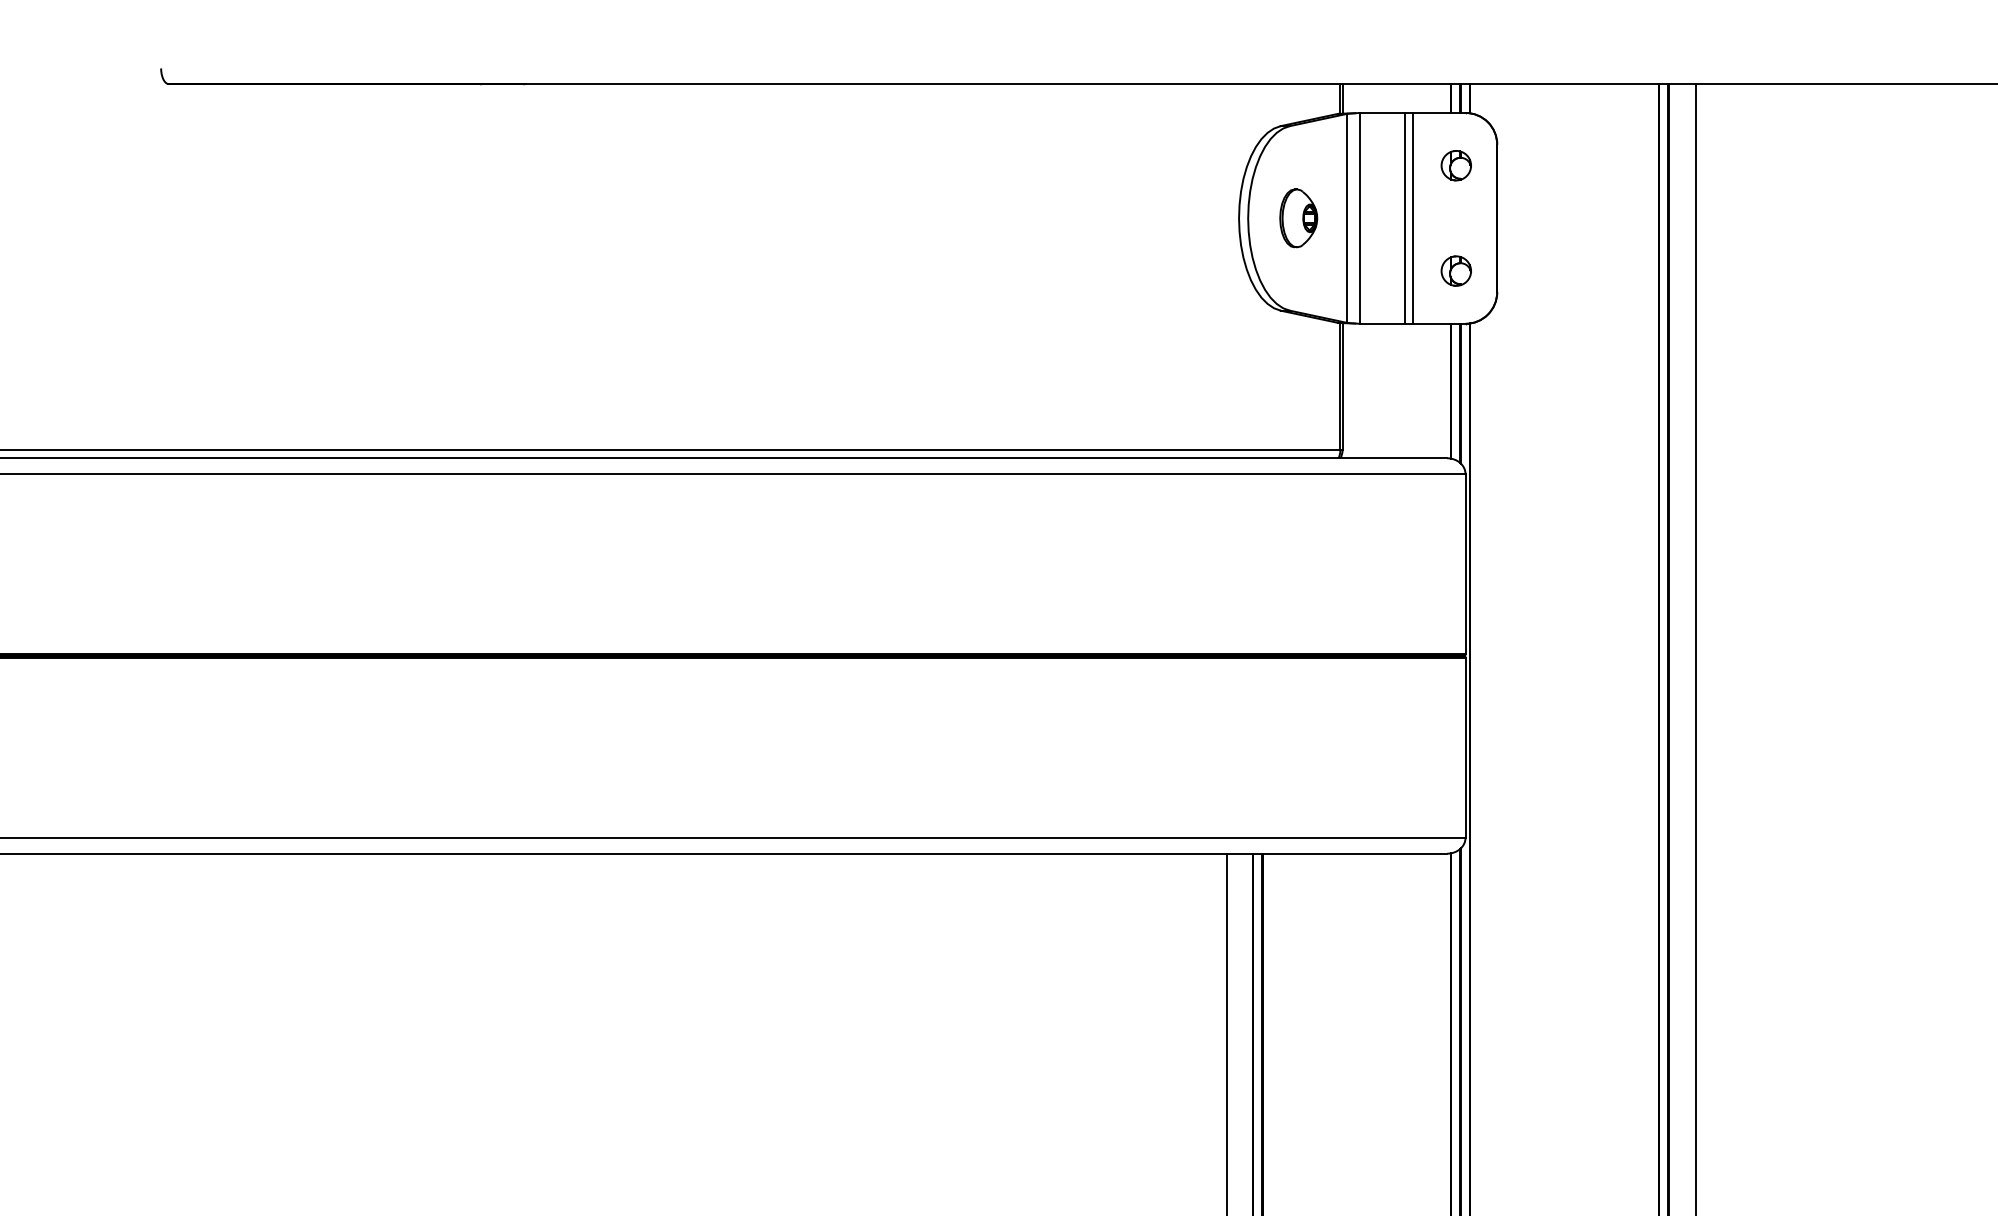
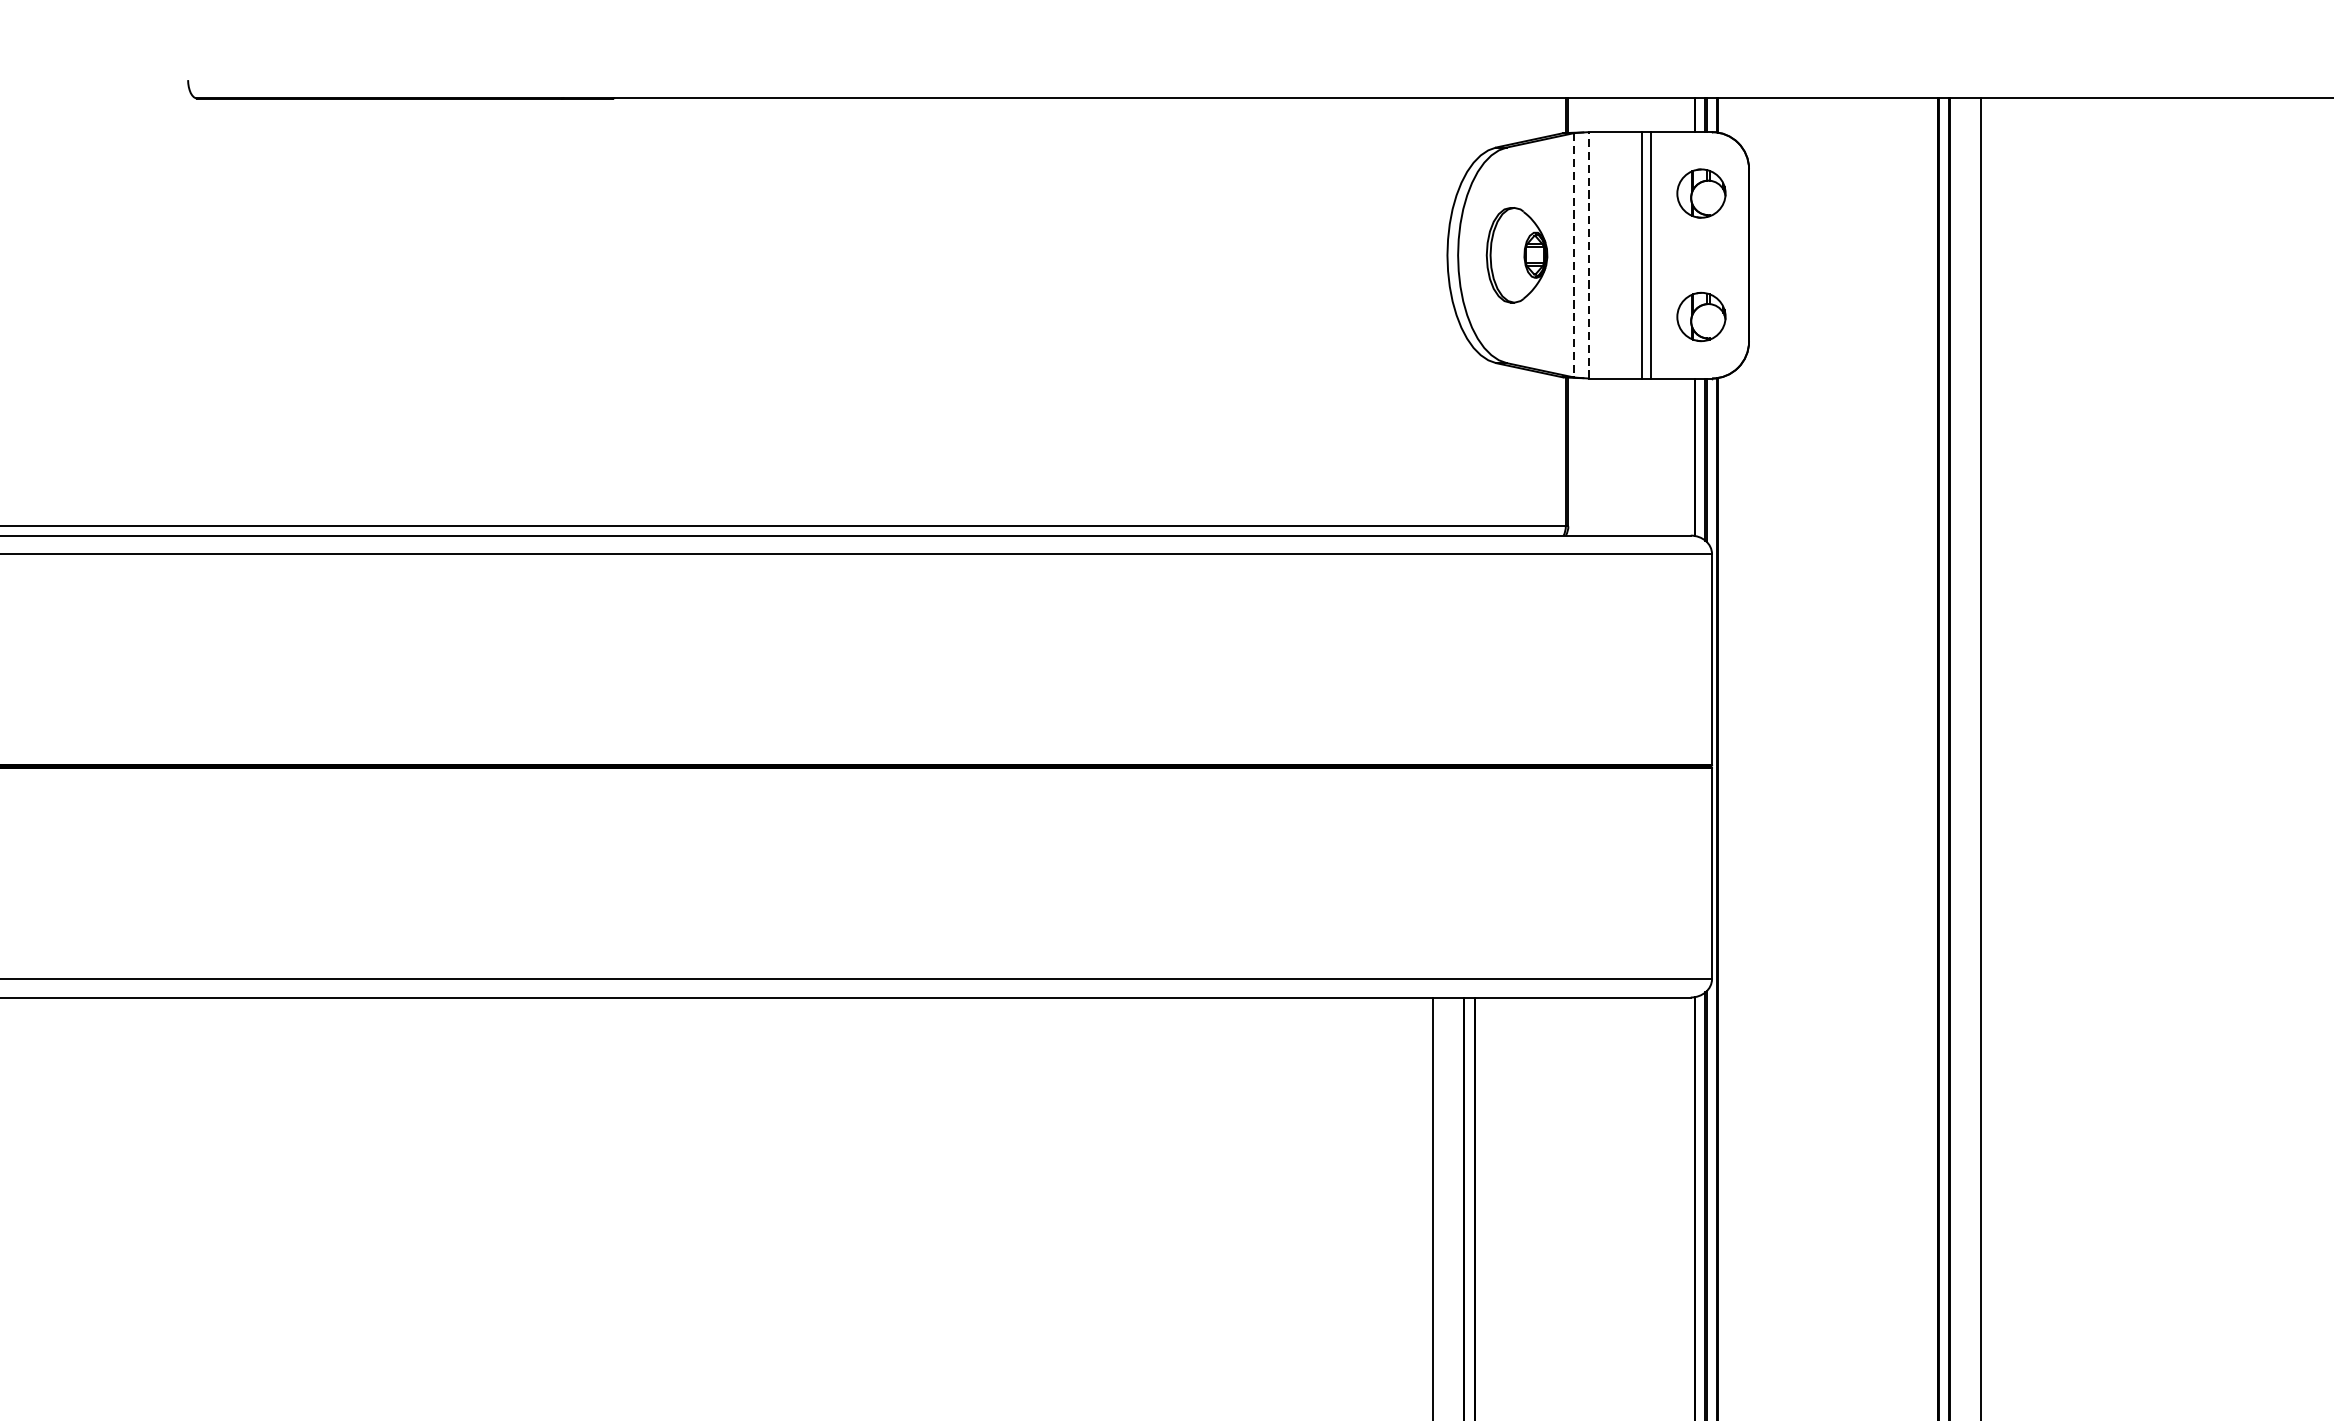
part: (1455, 165) -> (1700, 193), size x1.4
line: (1359, 217) -> (1588, 254), solid -> dashed
part: (1298, 218) -> (1516, 255), size x1.4
line: (1347, 218) -> (1574, 255), solid -> dashed
part: (1455, 270) -> (1700, 316), size x1.4

